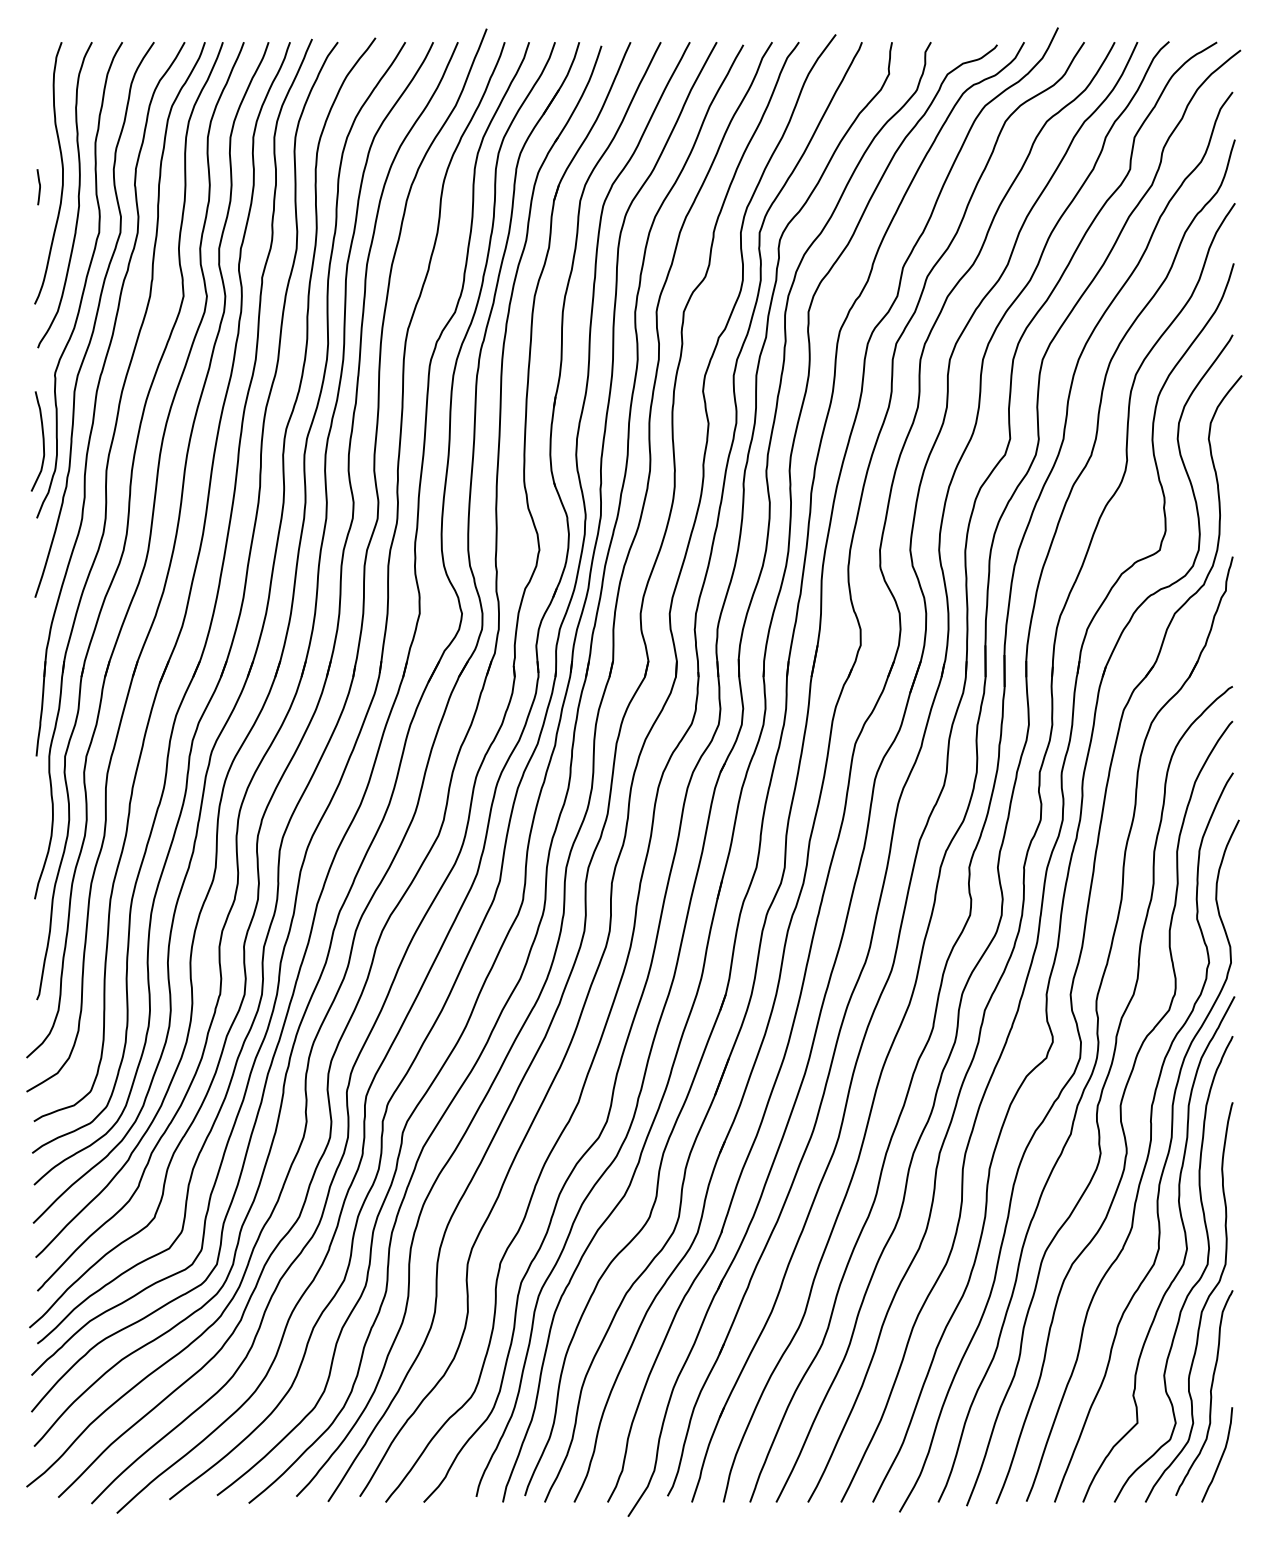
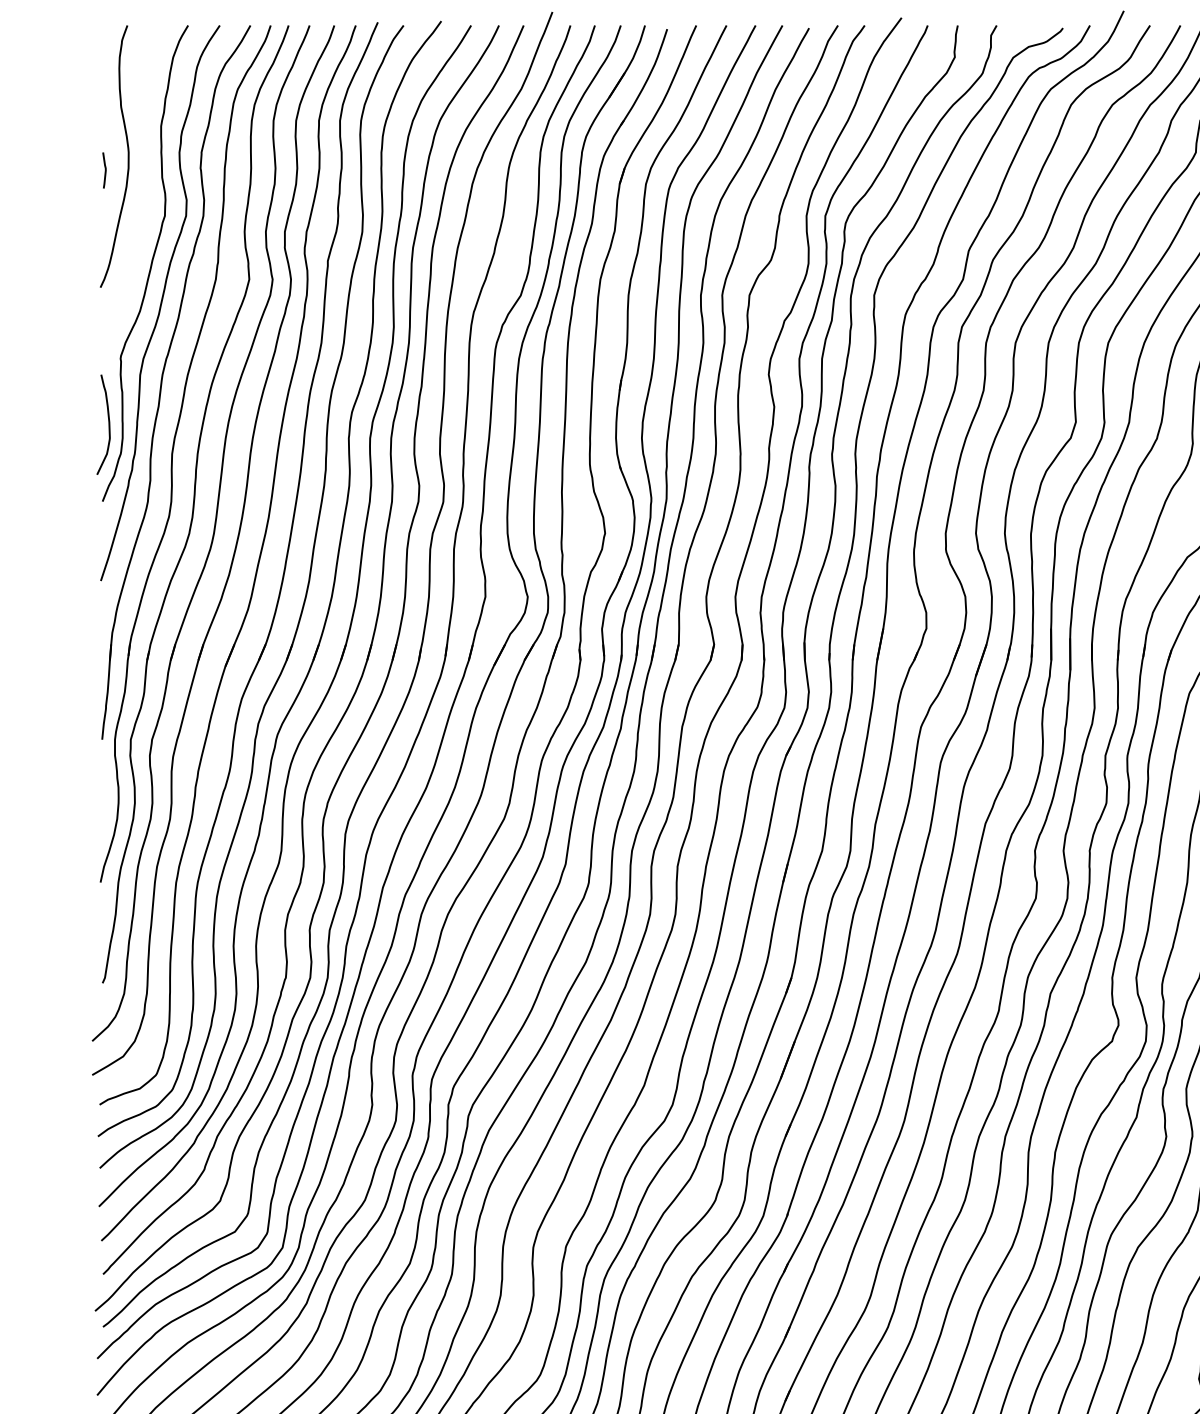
curve: (77, 196) -> (143, 179), removed

